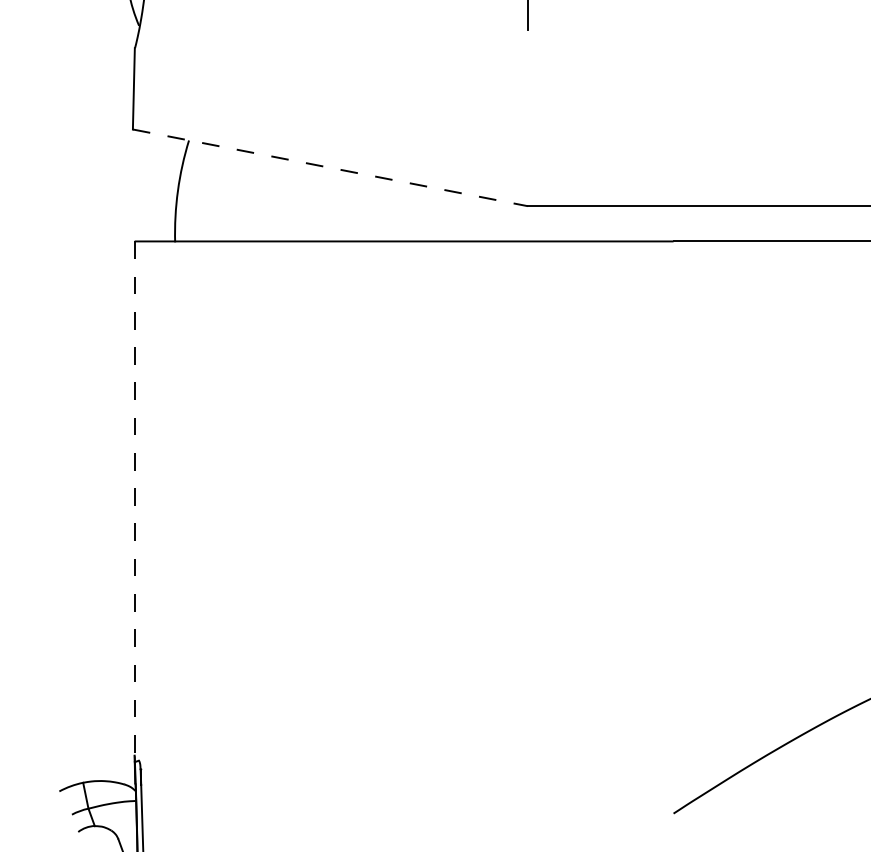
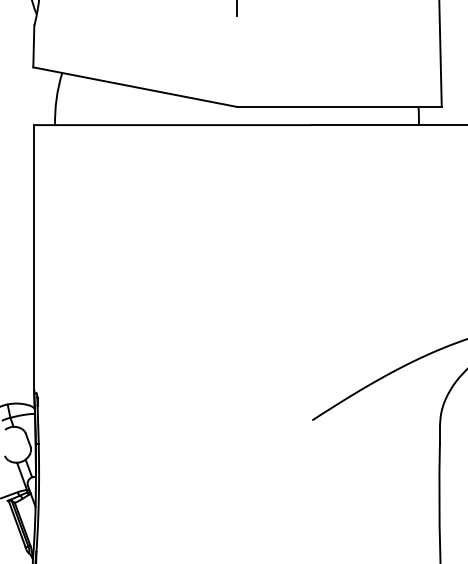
line: (330, 168) -> (135, 87), dashed -> solid
line: (135, 499) -> (34, 258), dashed -> solid

